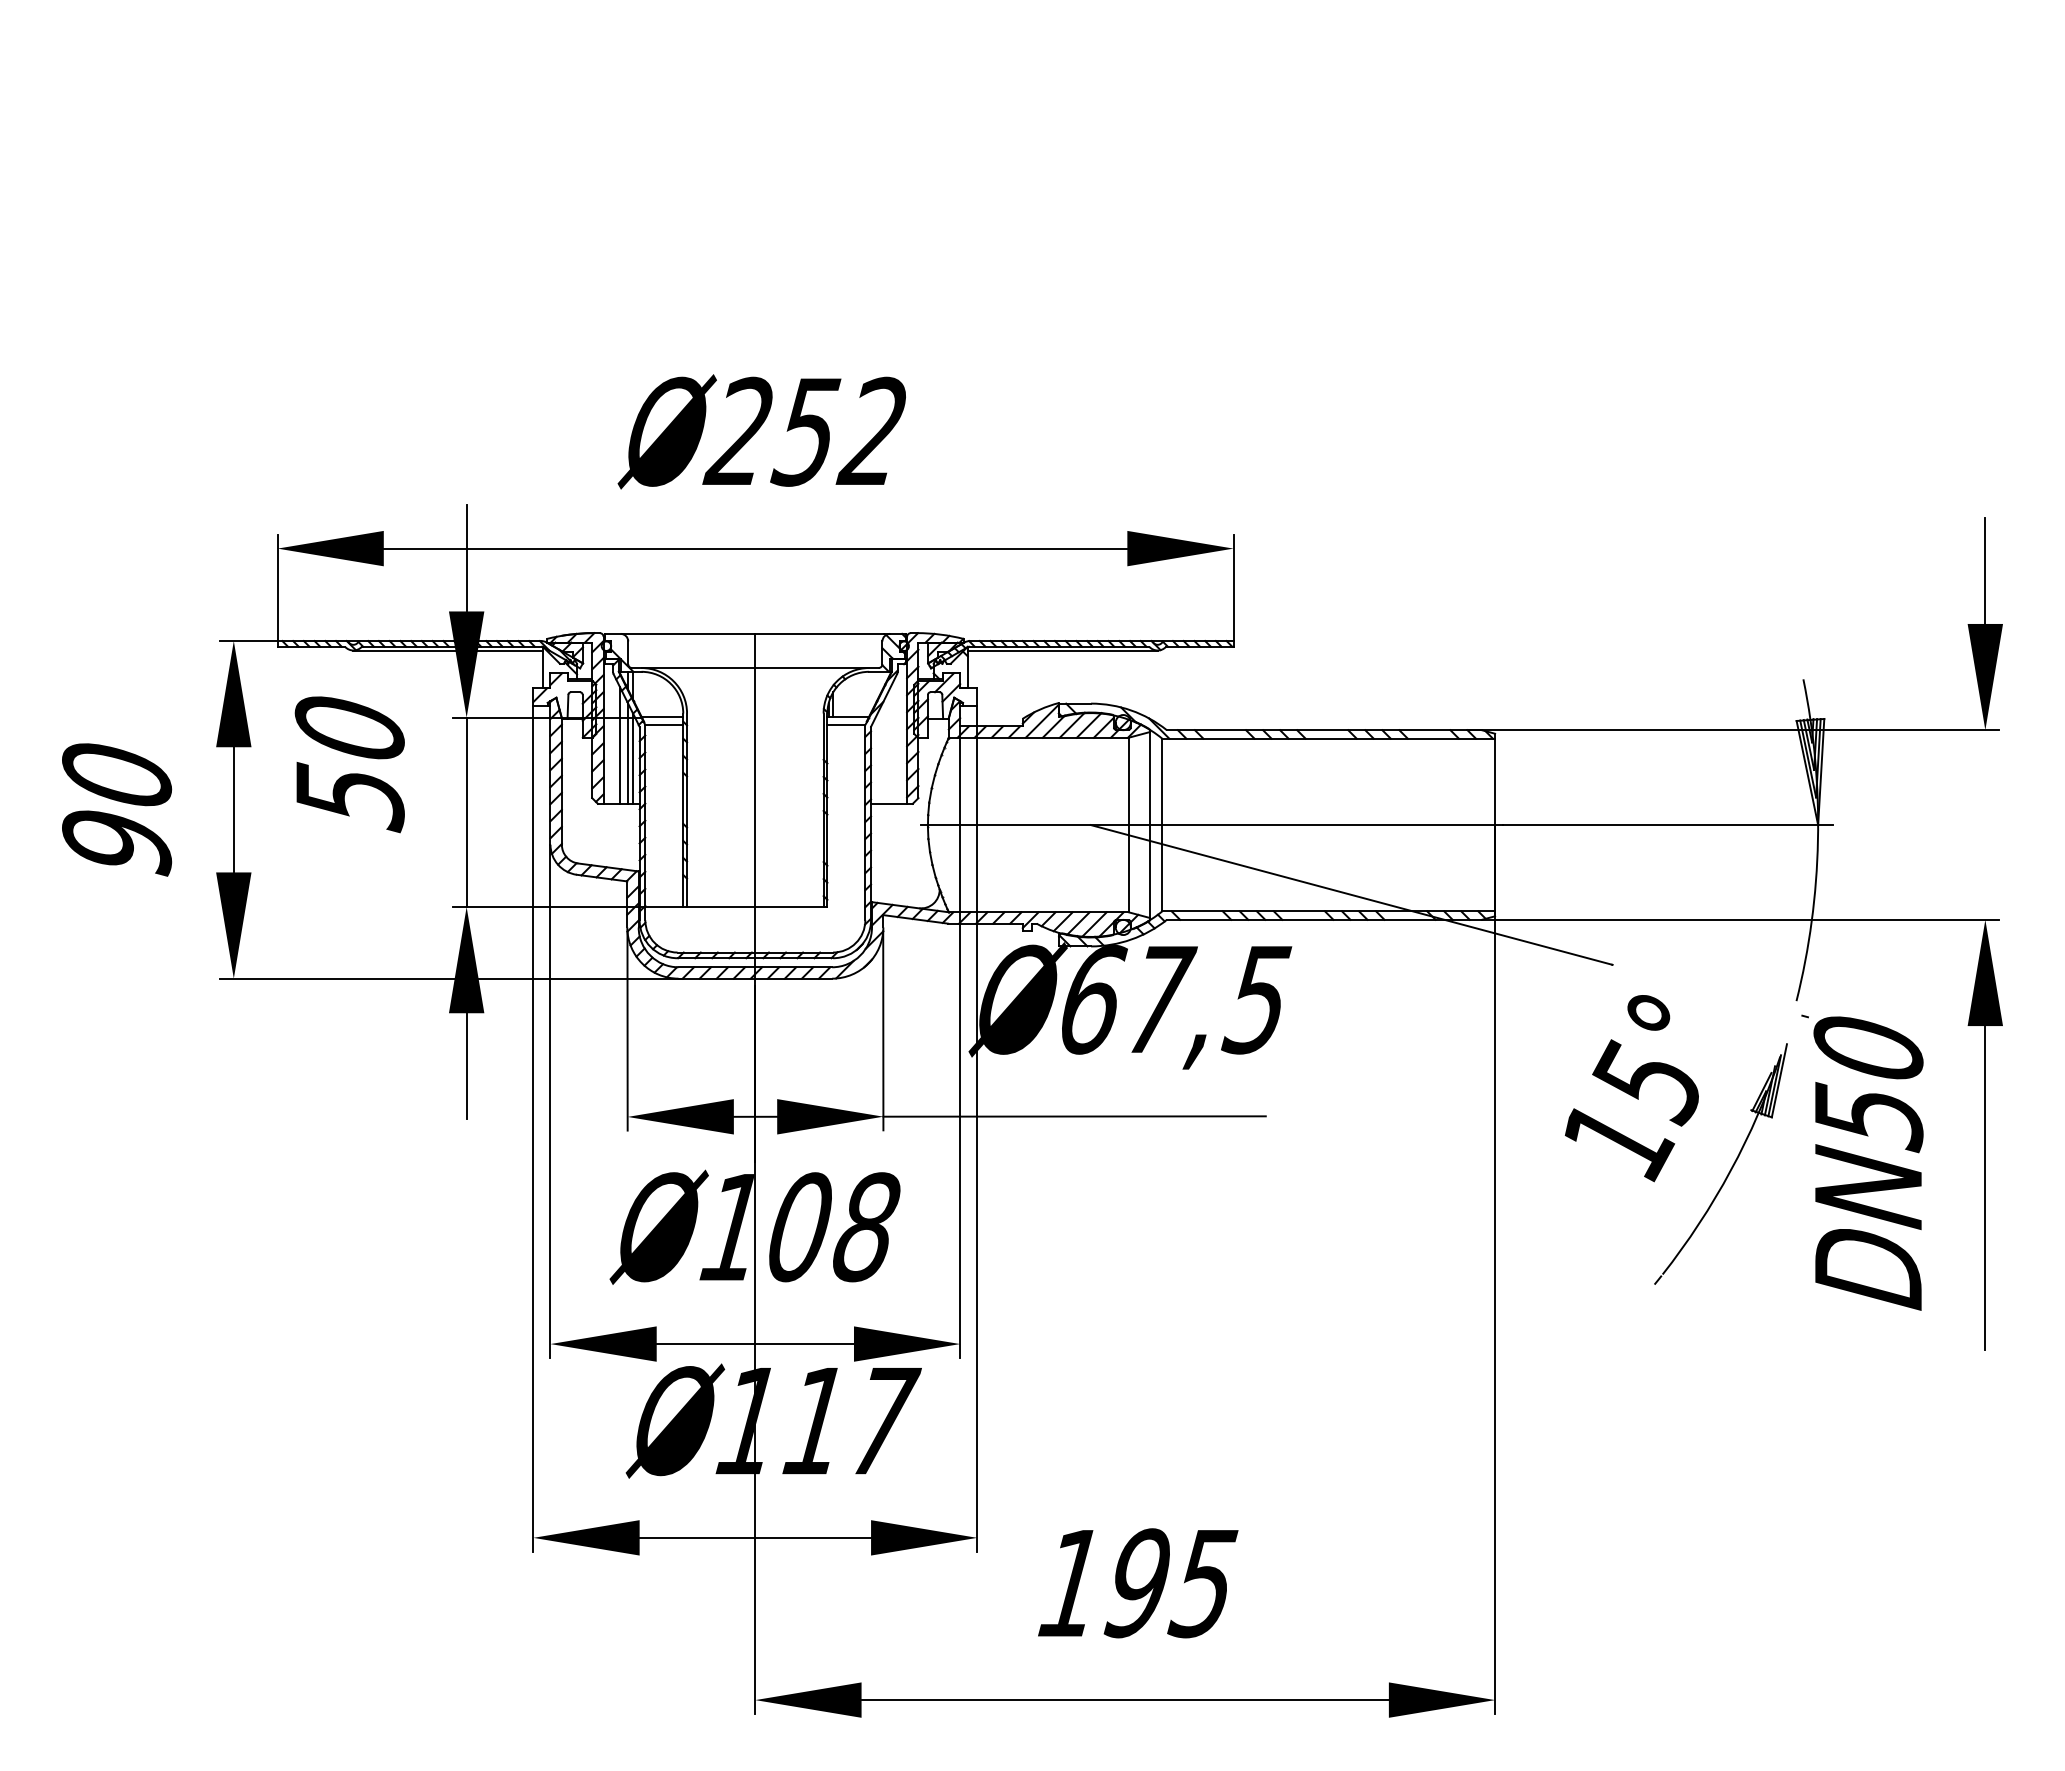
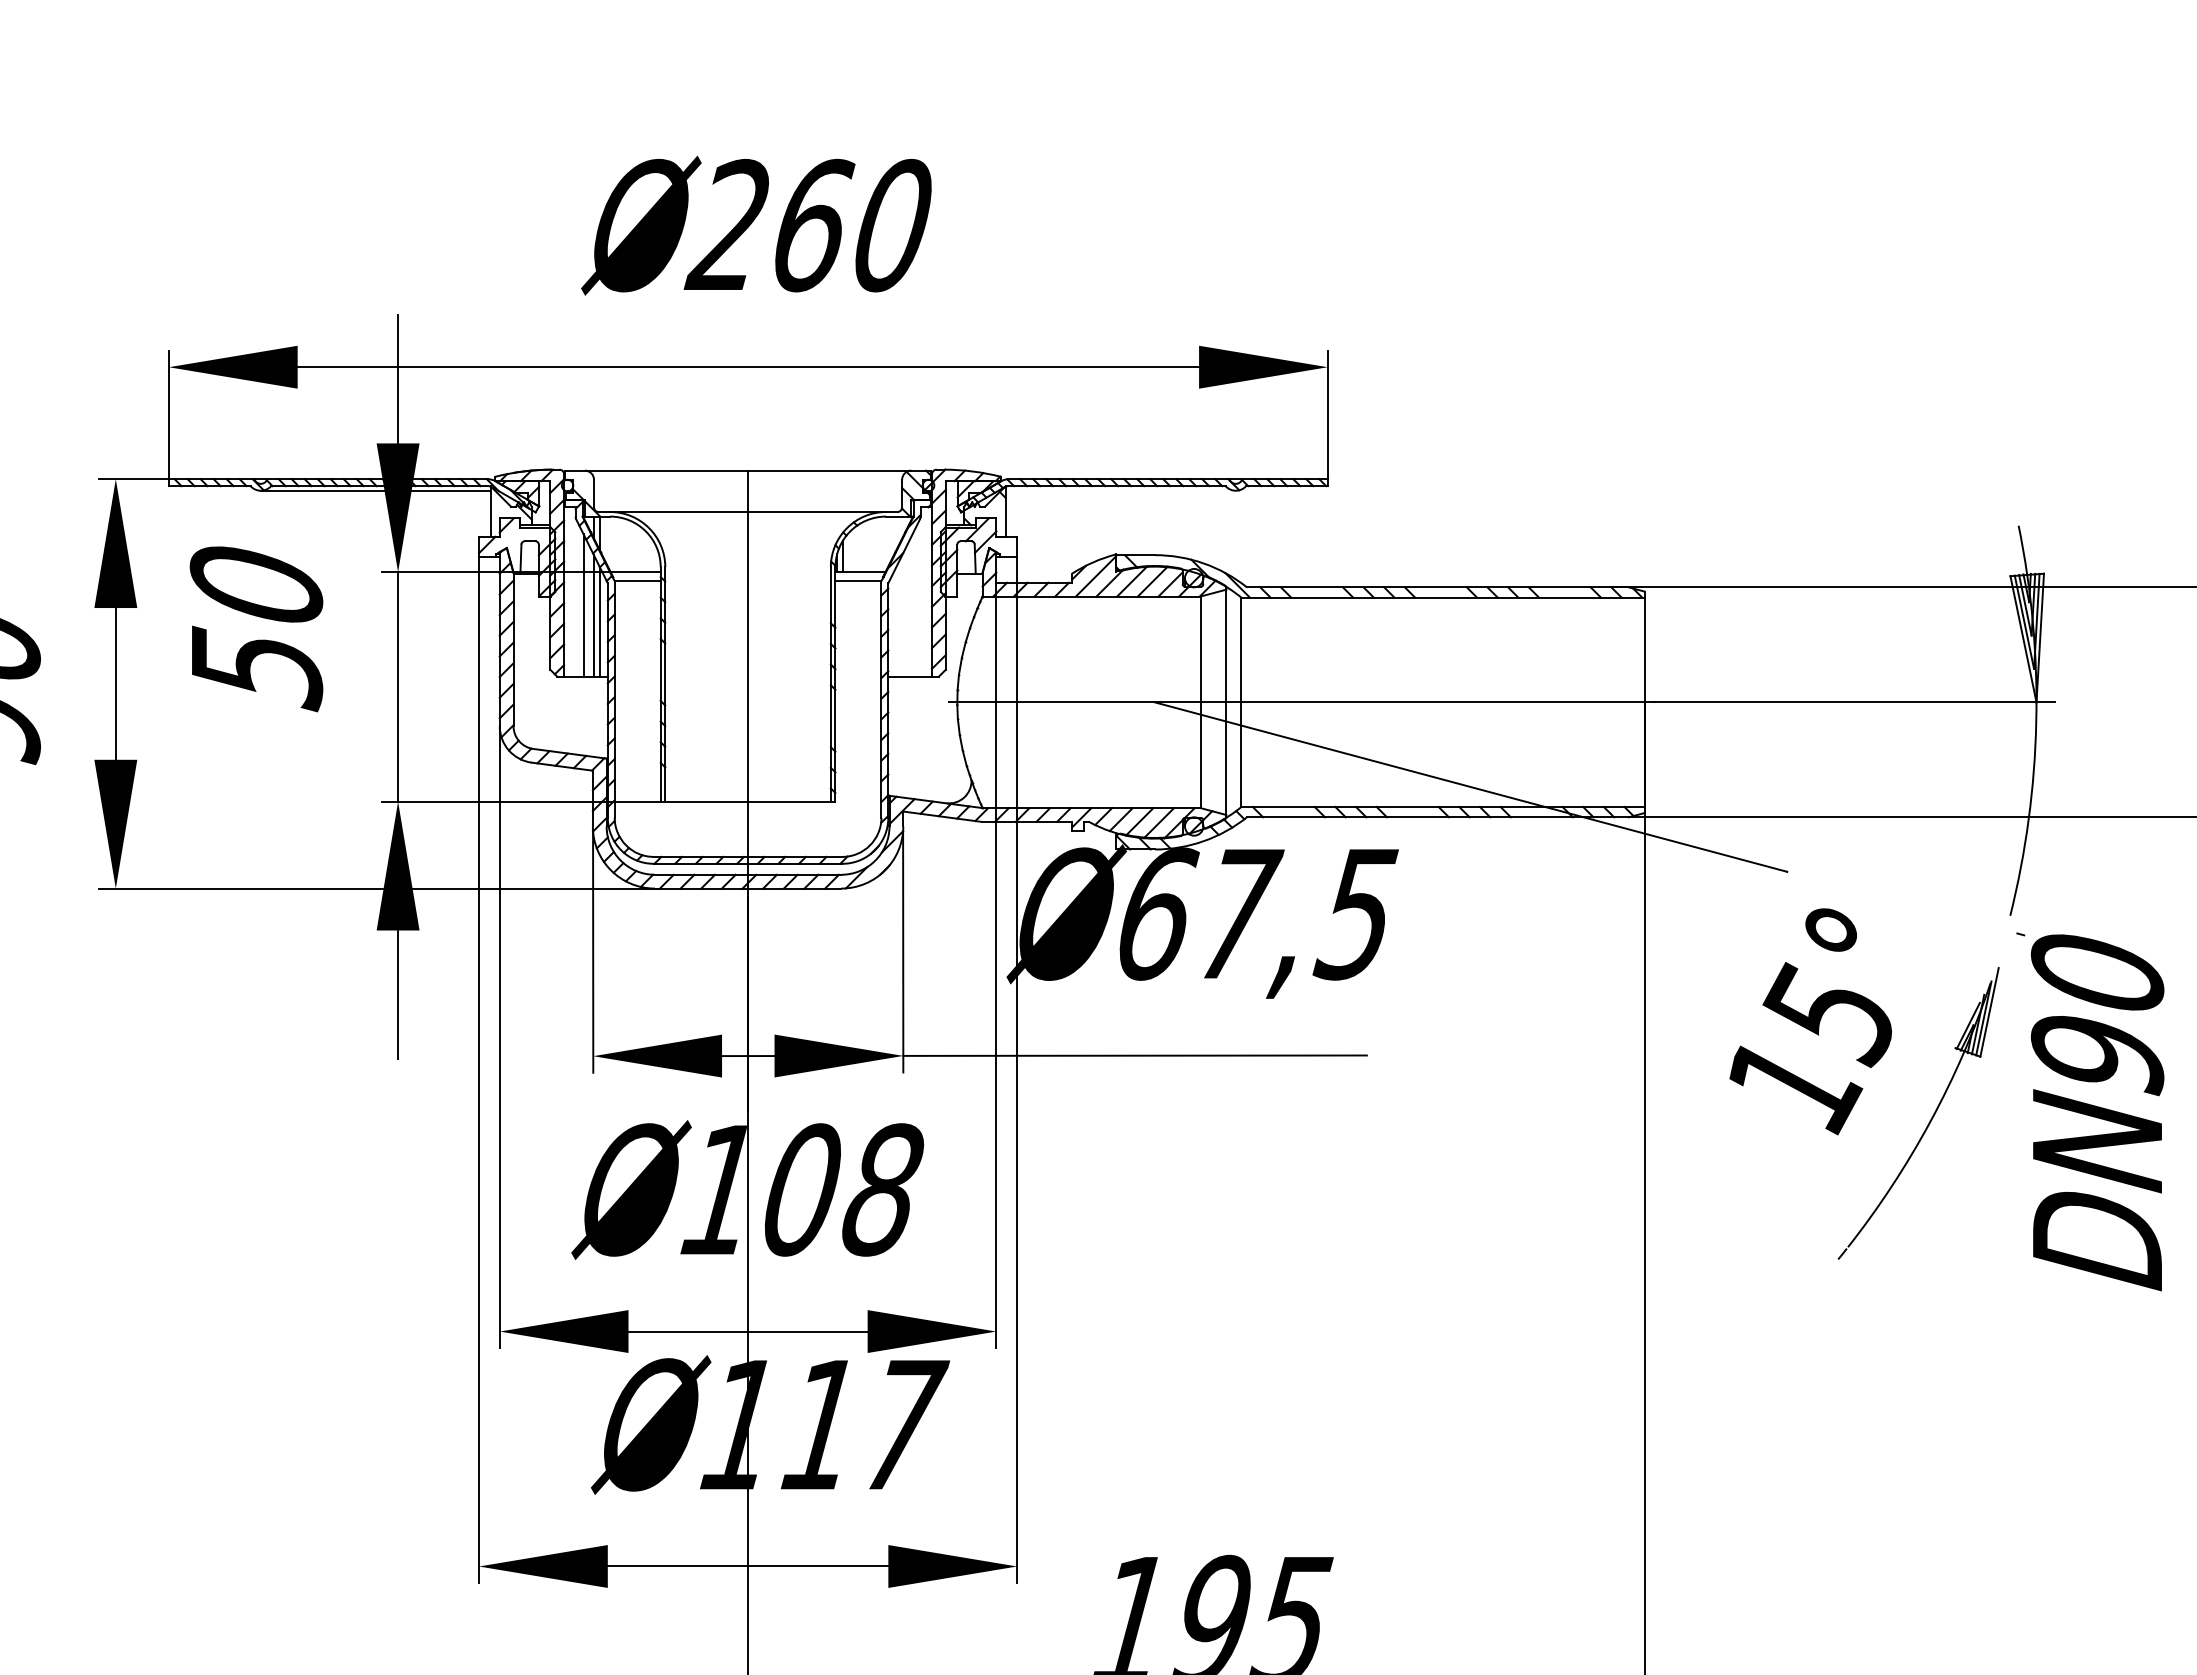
text: (838, 431) -> (848, 225), 252 -> 260
line: (1062, 650) -> (1120, 490), removed
text: (1868, 1117) -> (2097, 1056), DN50 -> DN90

